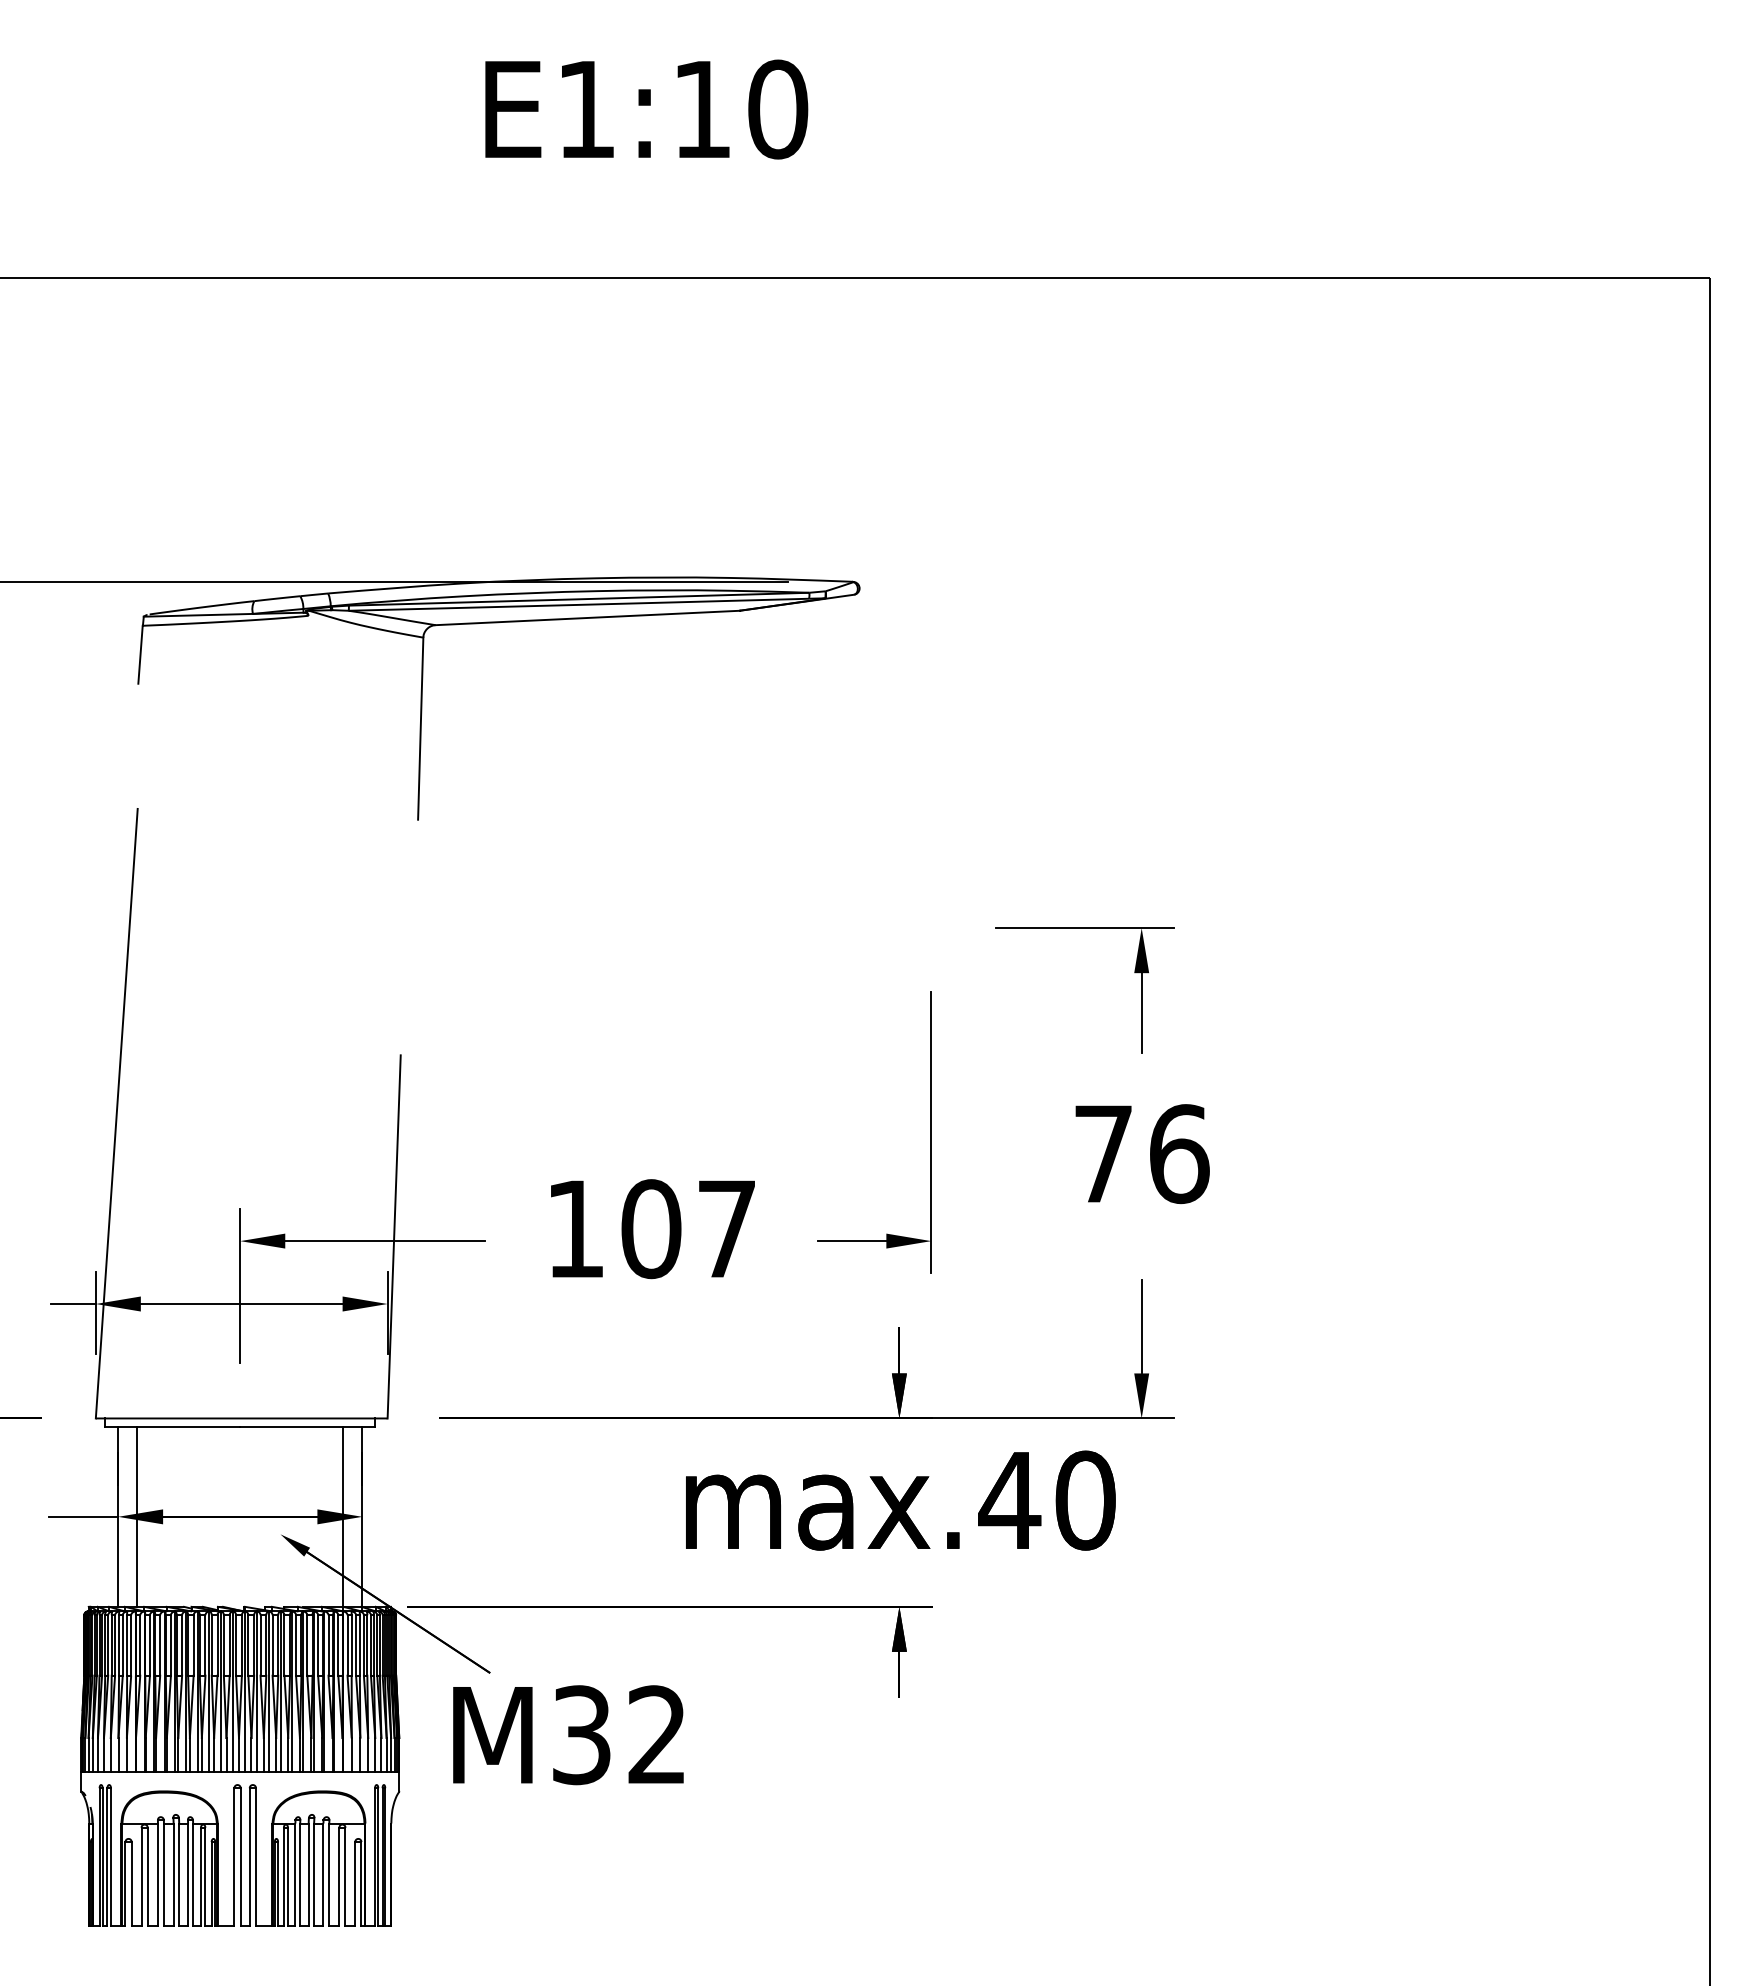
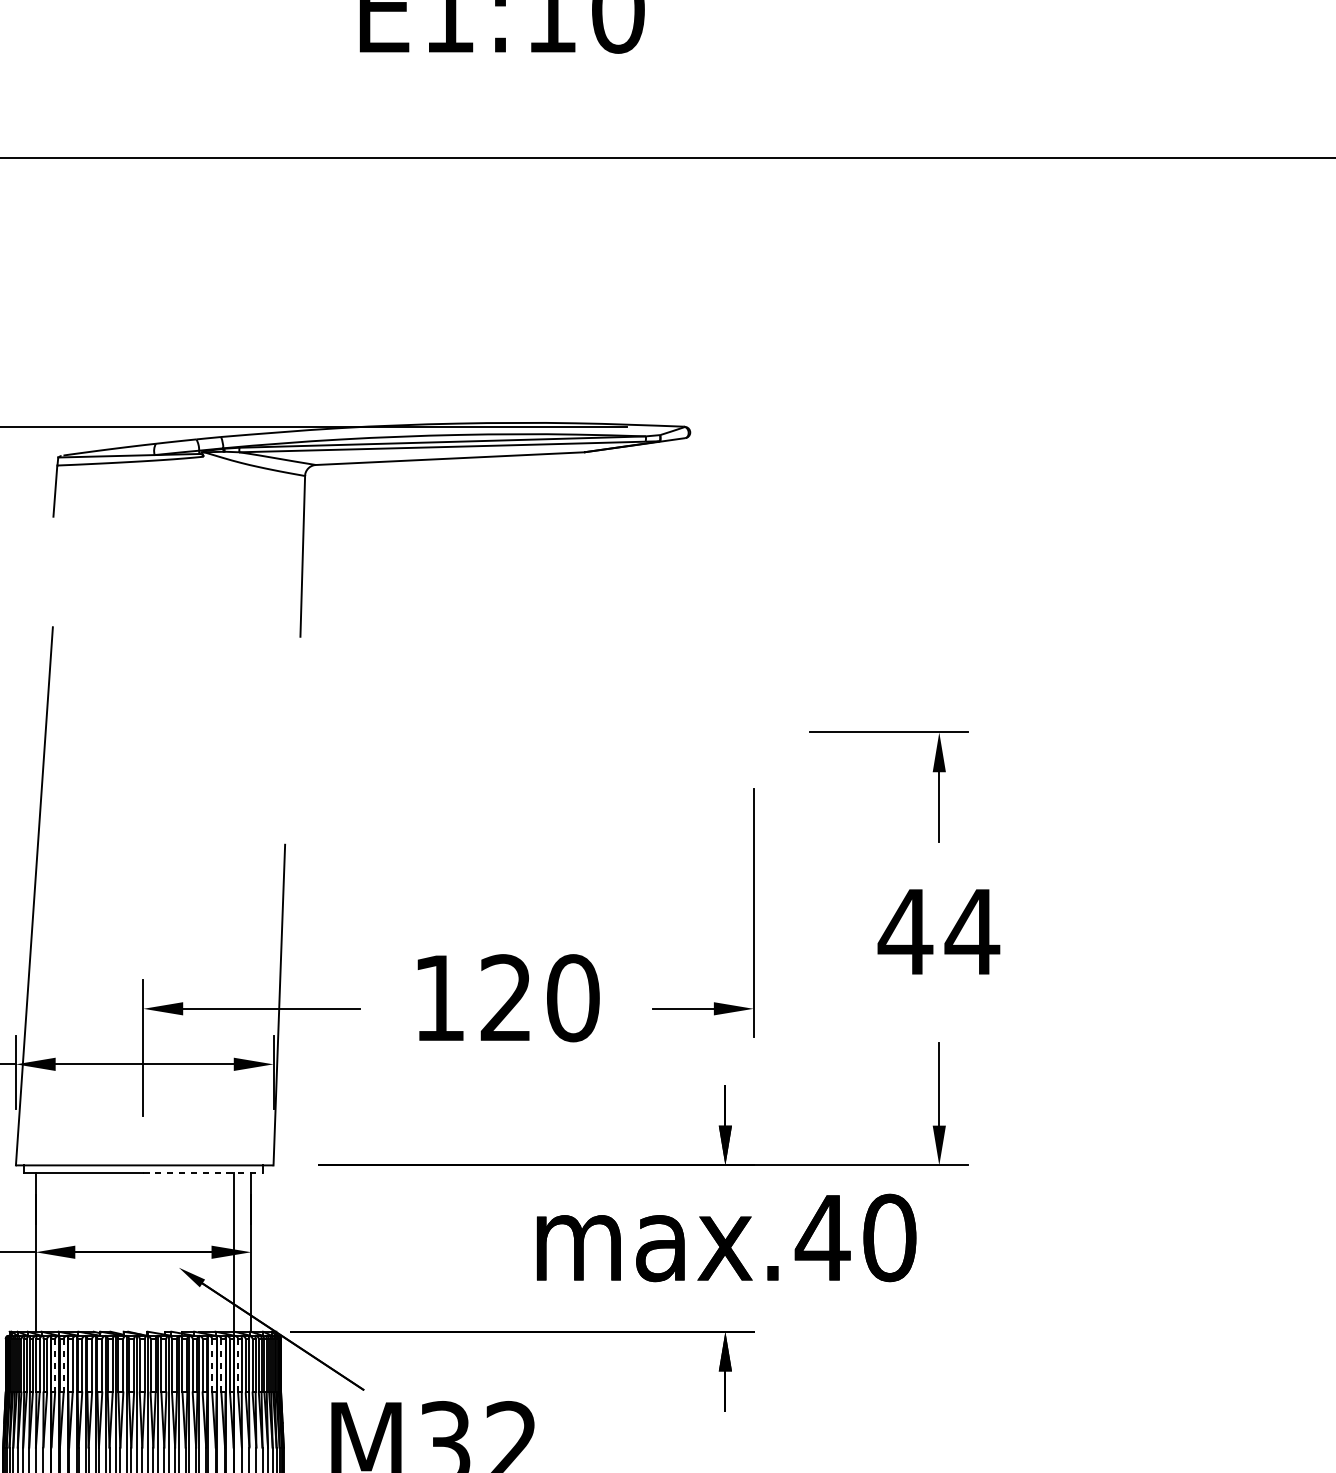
text: (1140, 1154) -> (938, 932), 76 -> 44
text: (689, 1229) -> (540, 998), 107 -> 120
line: (307, 1426) -> (202, 1172), solid -> dashed
line: (137, 1516) -> (52, 1251), removed
line: (318, 1644) -> (212, 1364), solid -> dashed
line: (328, 1644) -> (221, 1364), solid -> dashed
line: (347, 1644) -> (238, 1364), solid -> dashed
line: (140, 1645) -> (55, 1365), solid -> dashed
line: (149, 1645) -> (63, 1365), solid -> dashed

